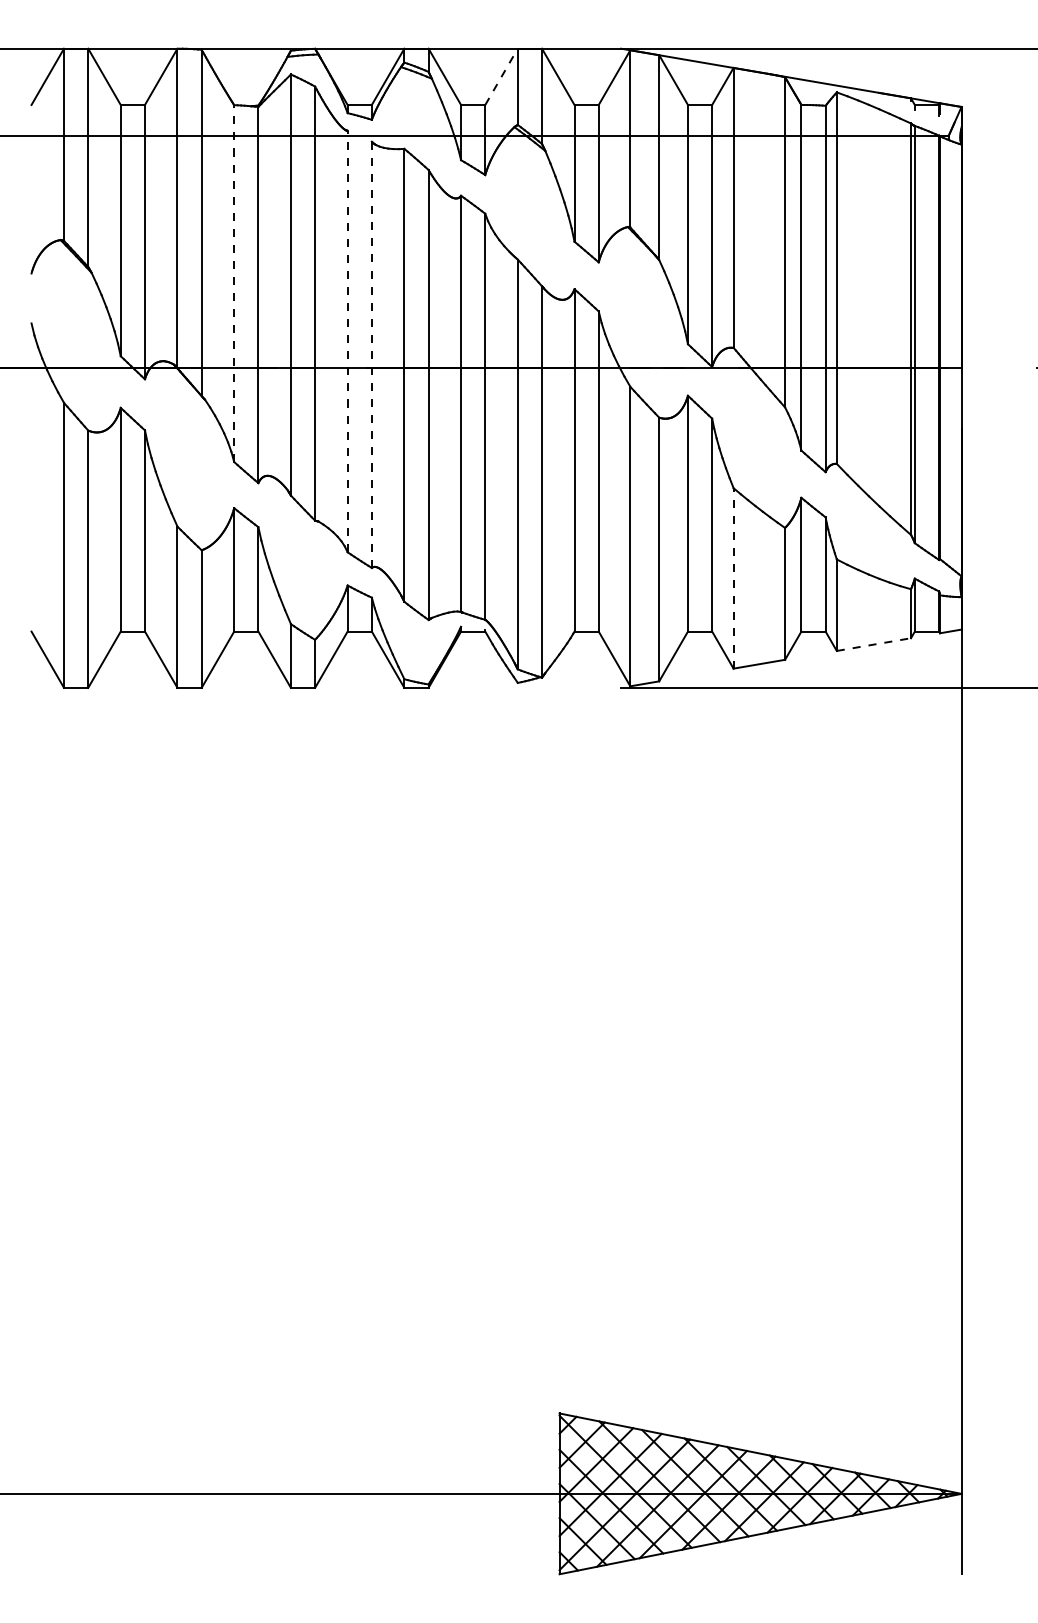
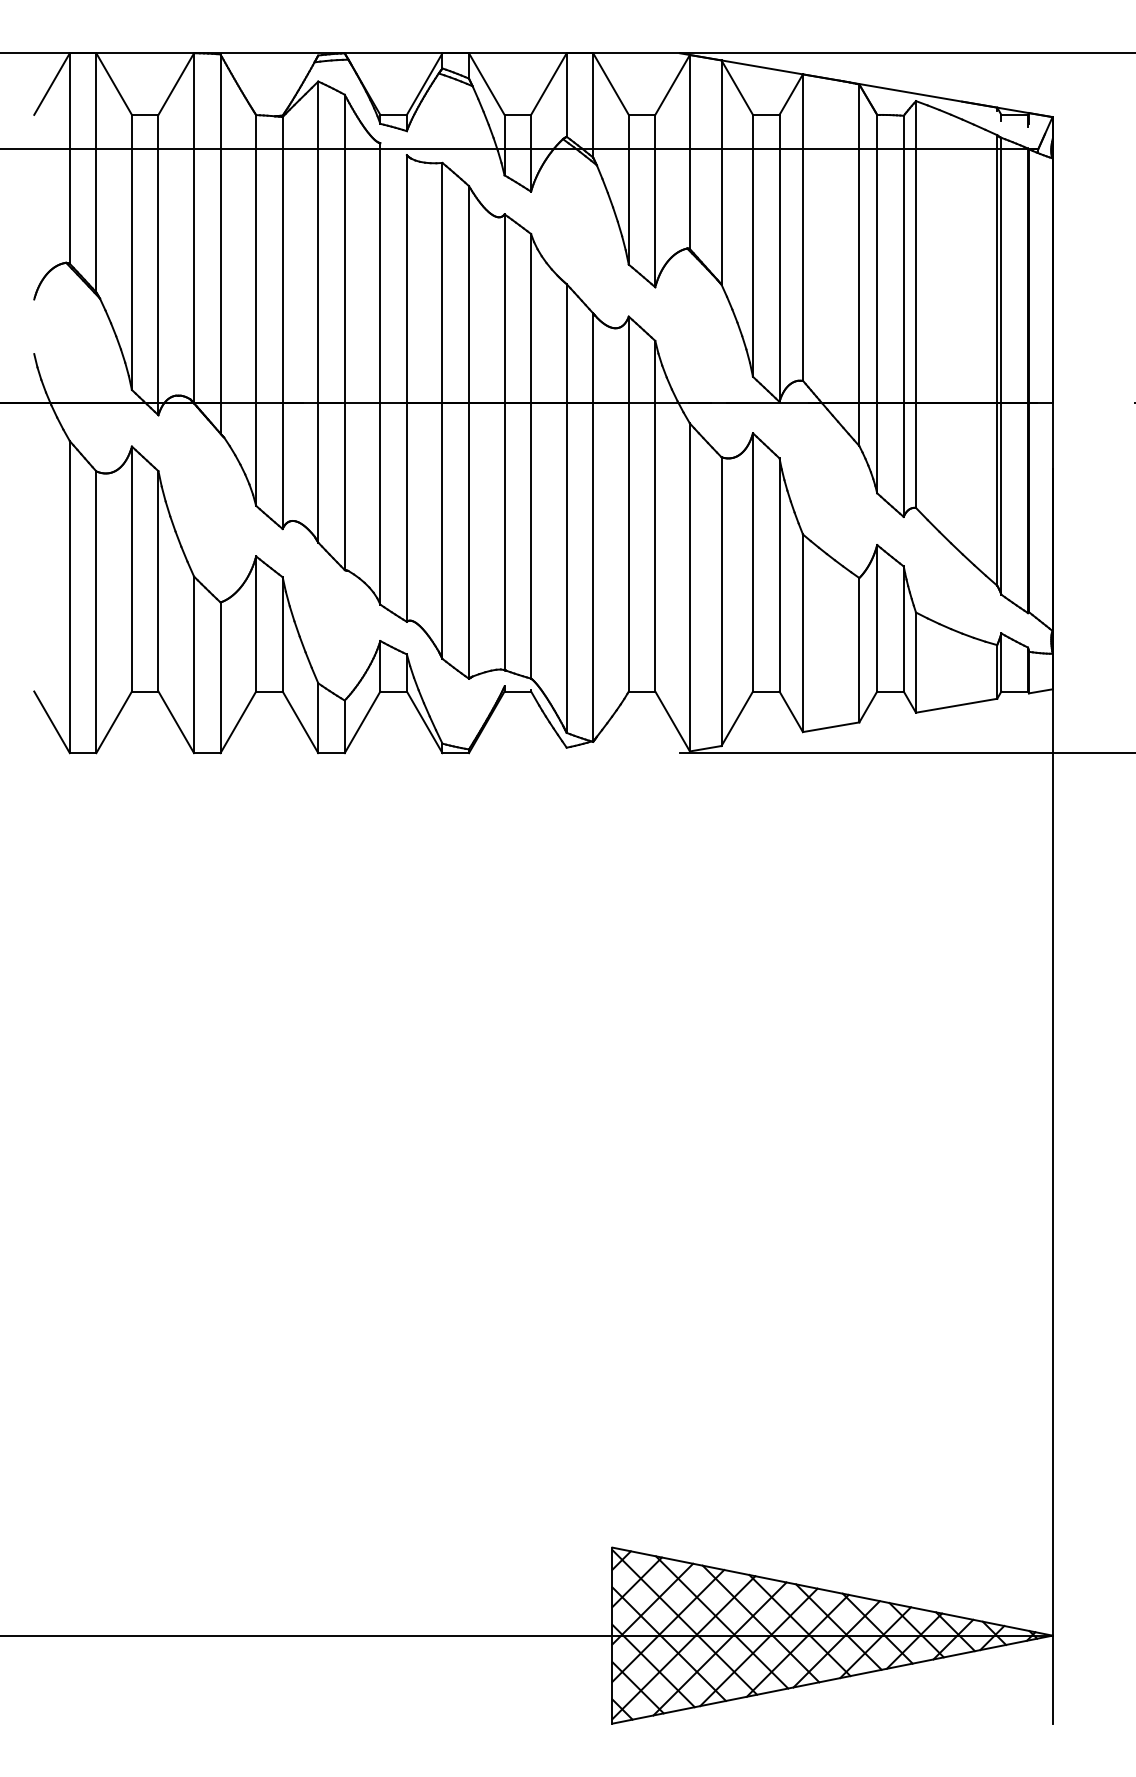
line: (501, 77) -> (548, 84), dashed -> solid
line: (234, 282) -> (256, 309), dashed -> solid
line: (347, 341) -> (380, 373), dashed -> solid
line: (371, 353) -> (406, 387), dashed -> solid
line: (733, 578) -> (802, 633), dashed -> solid
line: (874, 644) -> (957, 705), dashed -> solid

